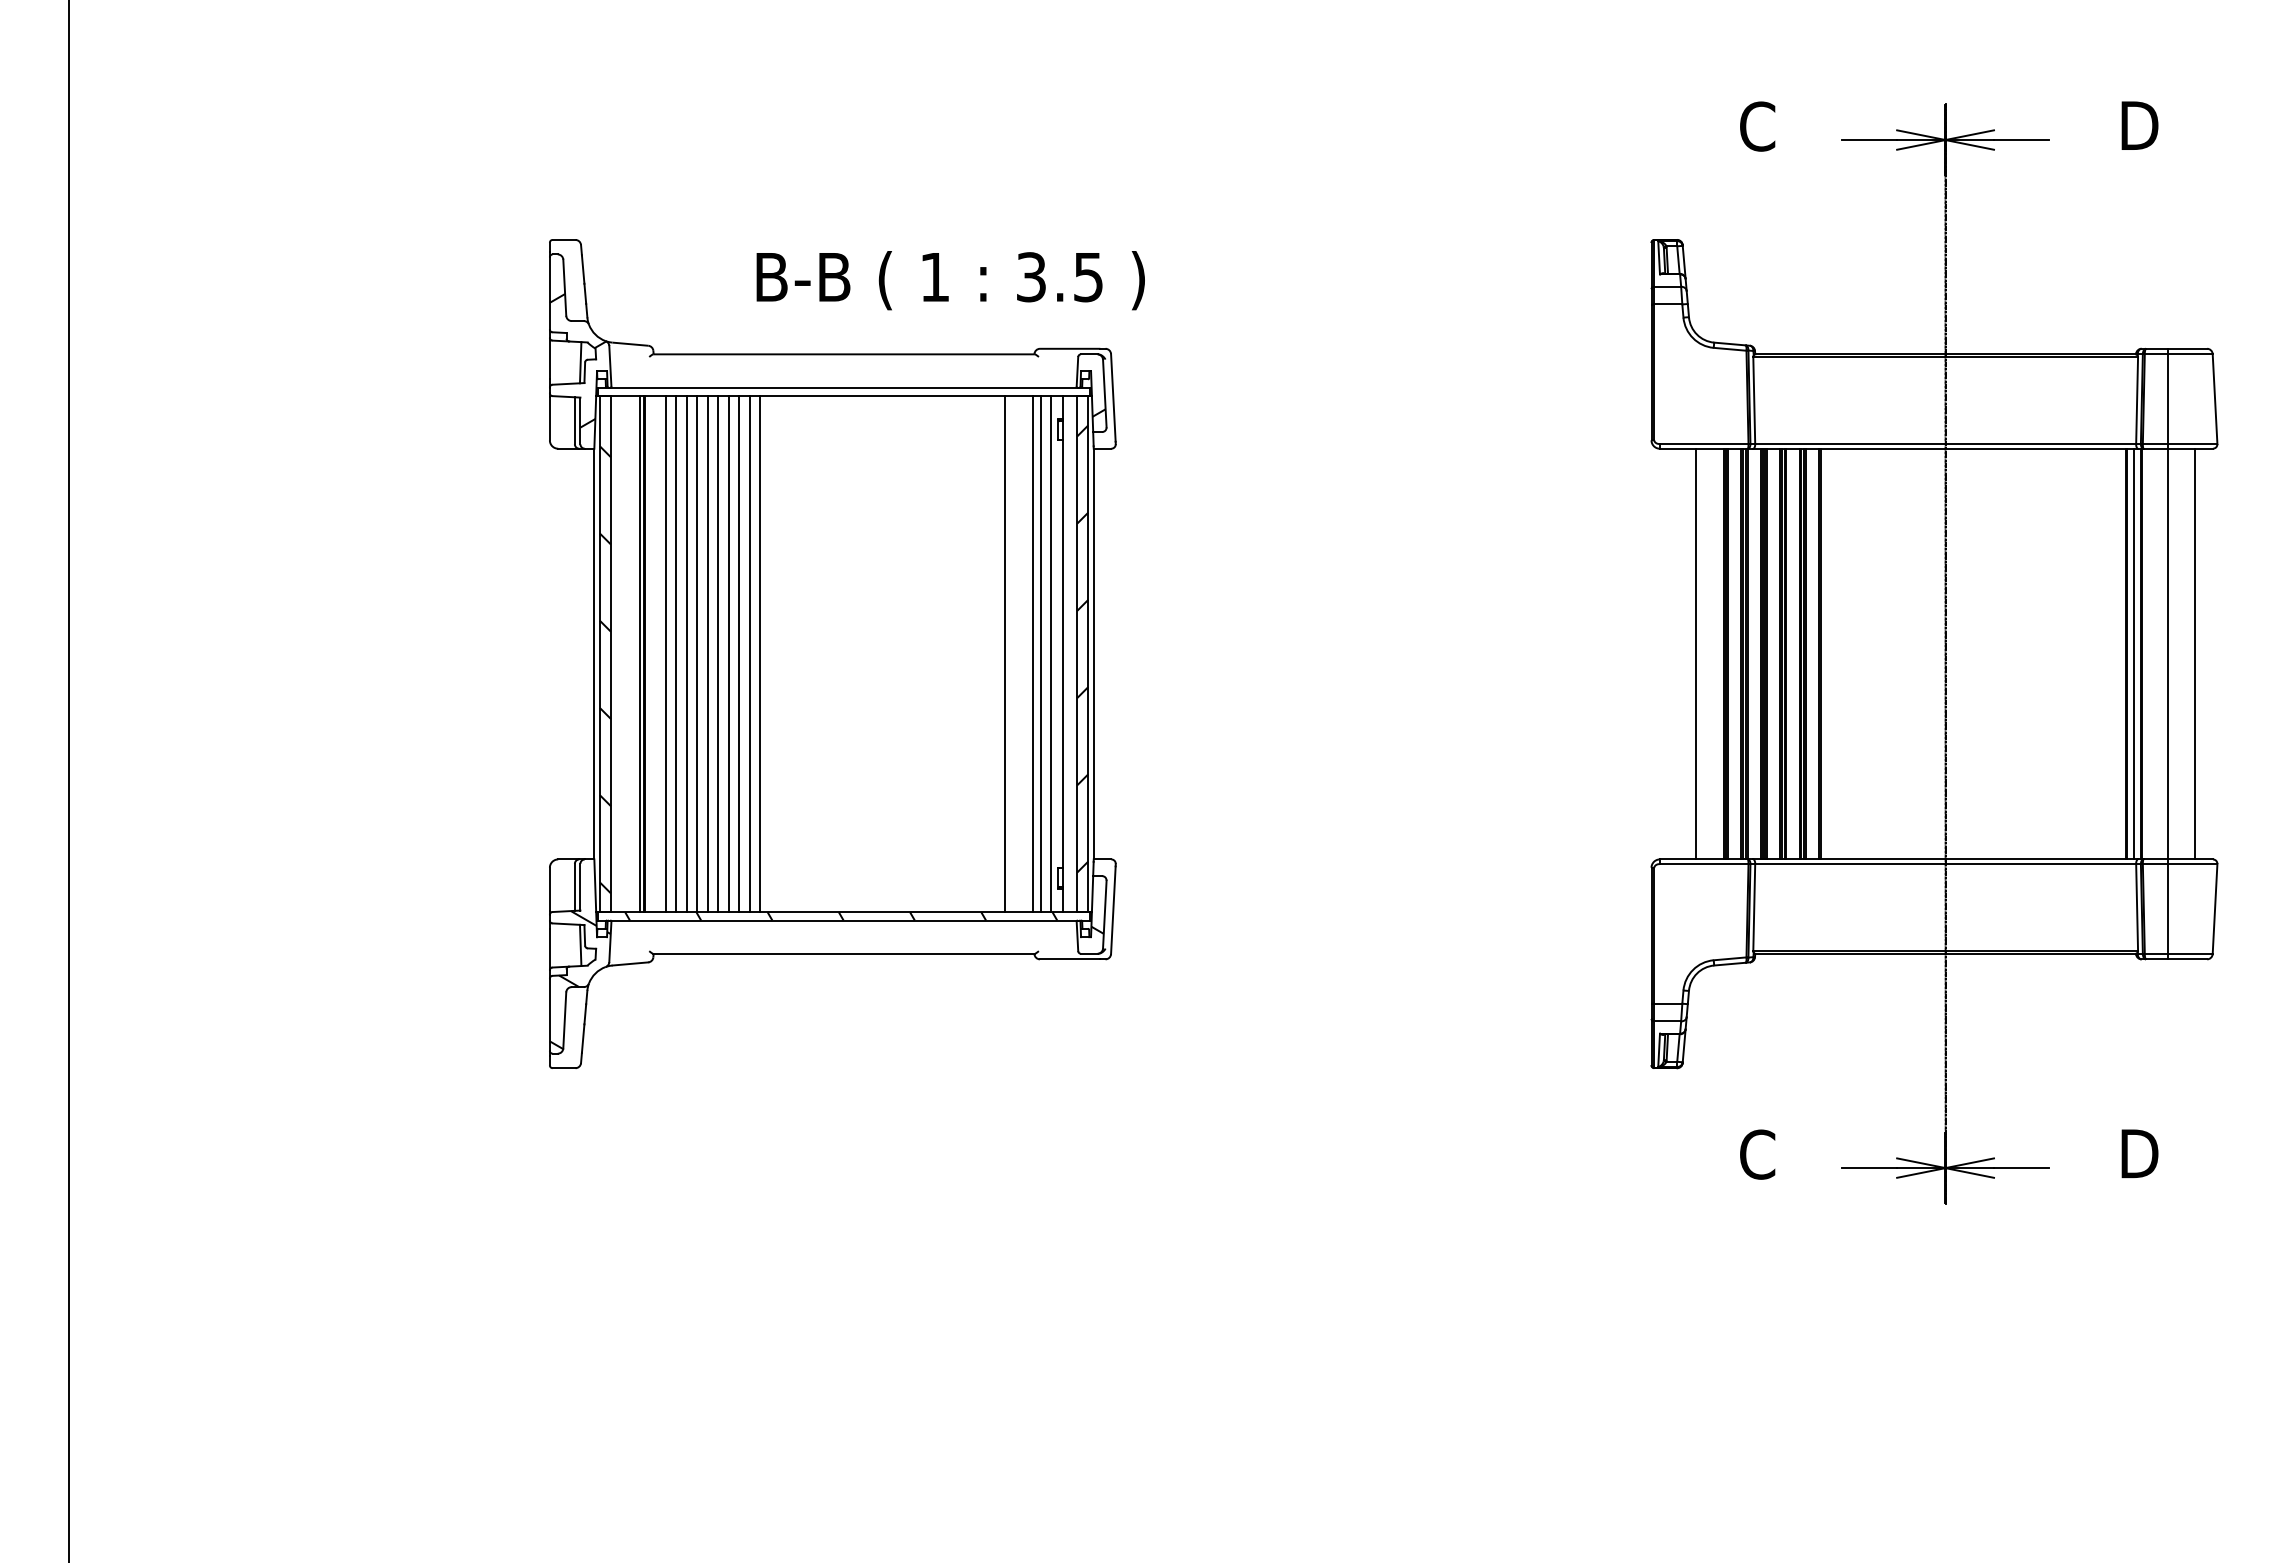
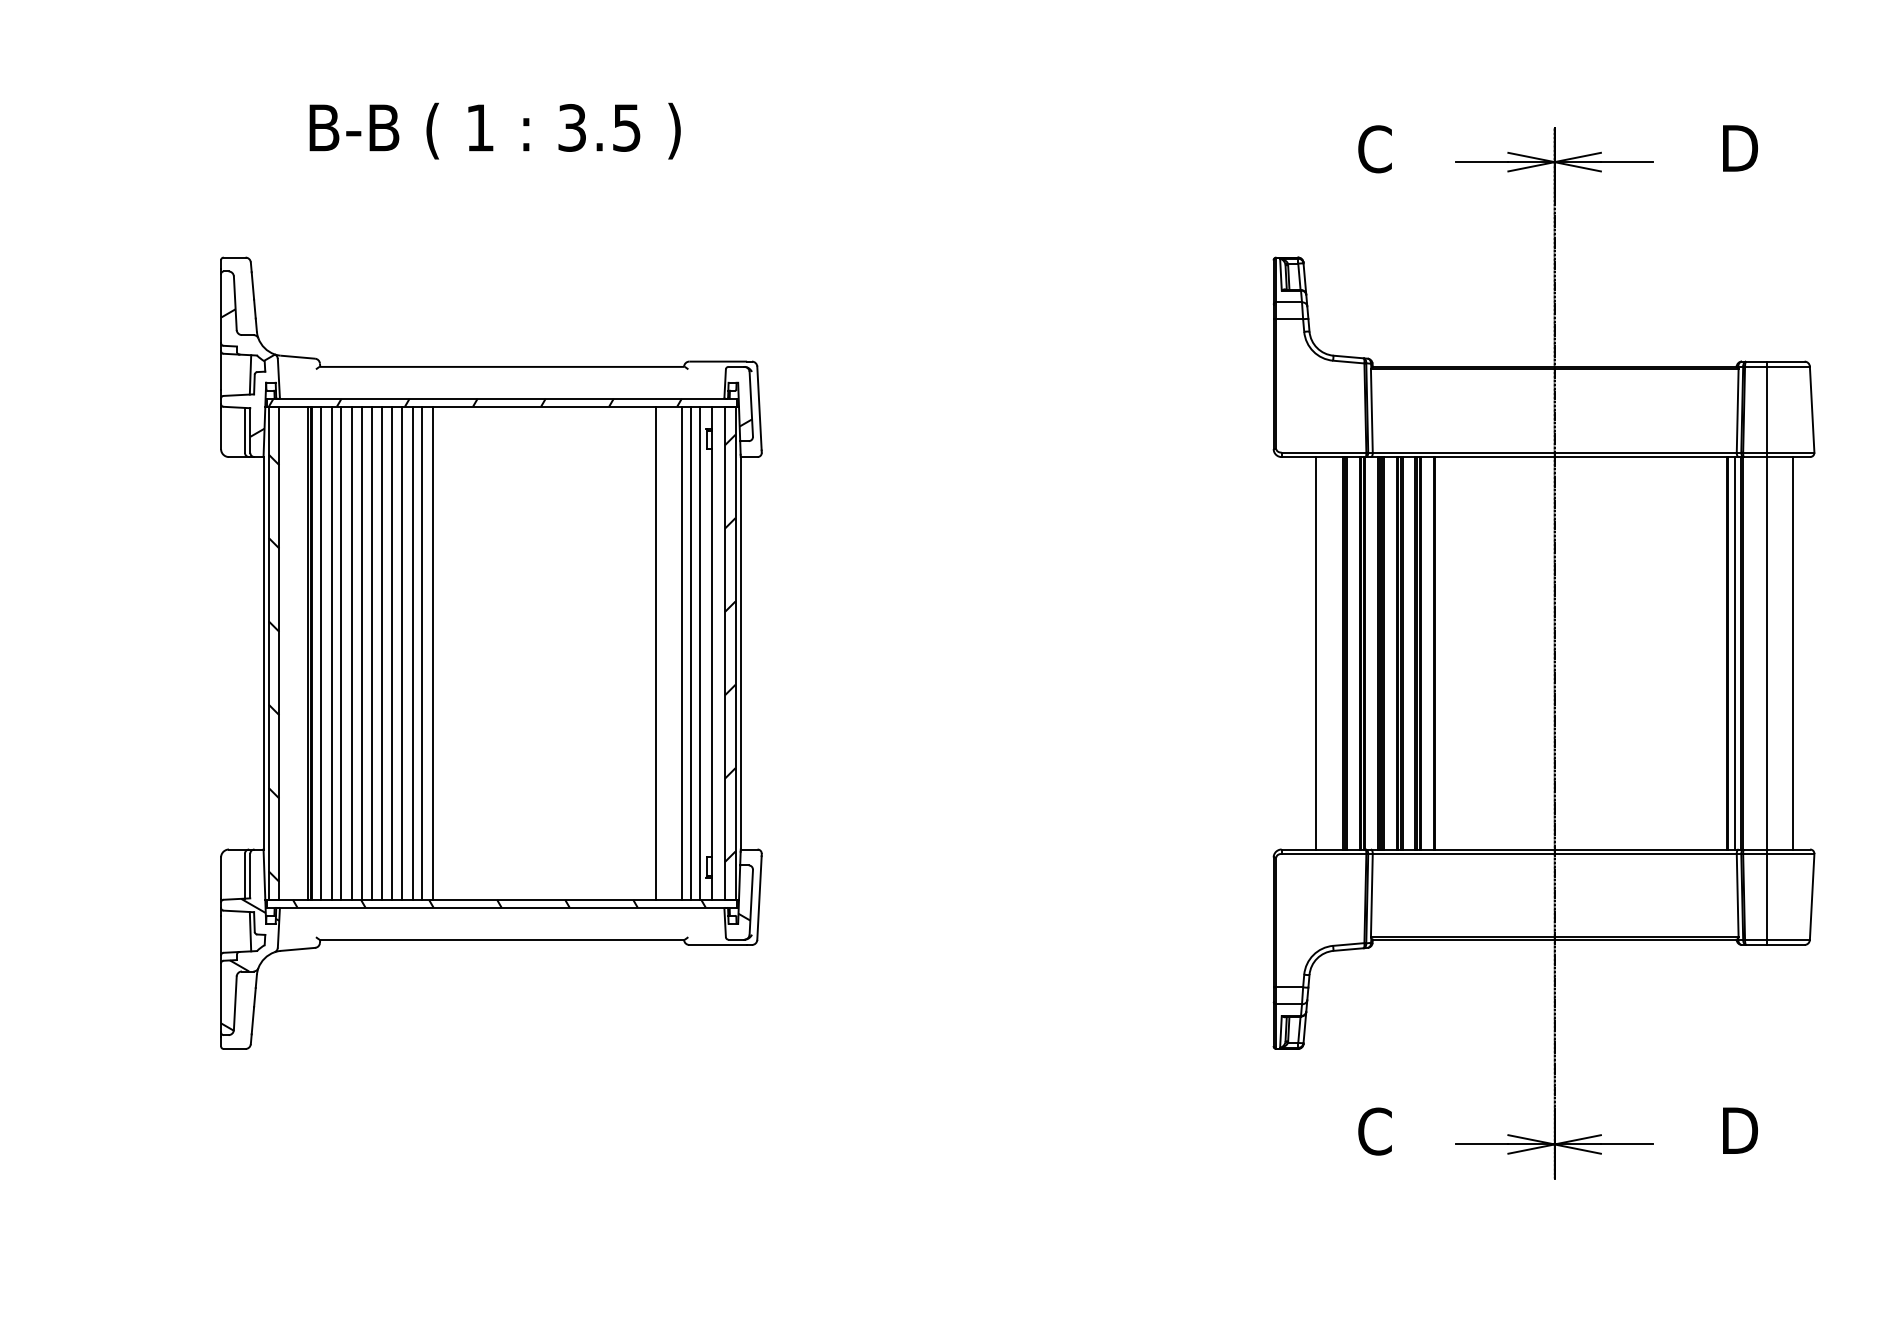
text: (950, 280) -> (494, 131), moved
hatch: (815, 391) -> (474, 402), added
line: (654, 653) -> (321, 652), added
line: (771, 653) -> (432, 652), added

